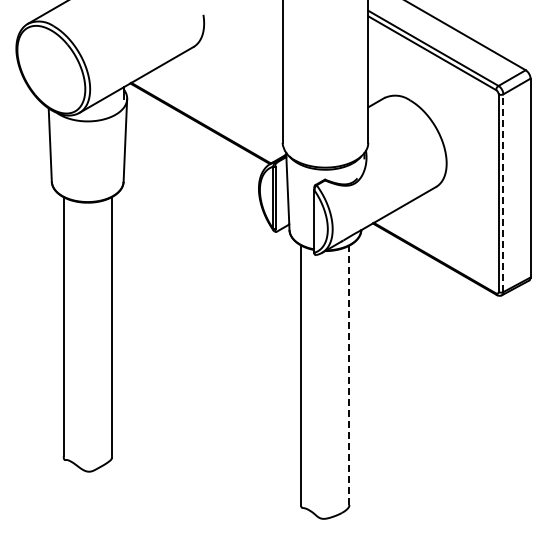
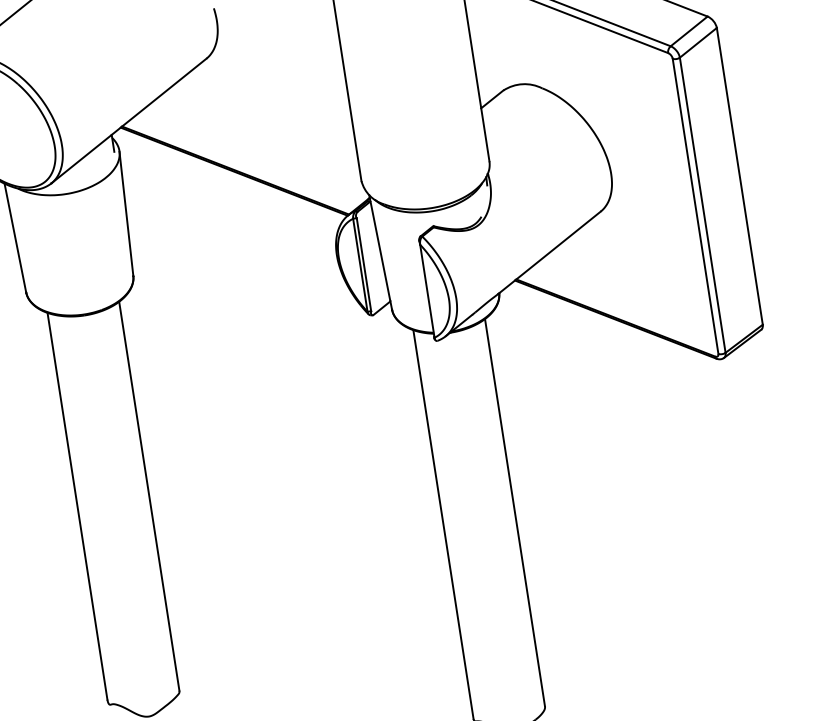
line: (503, 193) -> (702, 205), dashed -> solid
line: (349, 375) -> (515, 512), dashed -> solid

